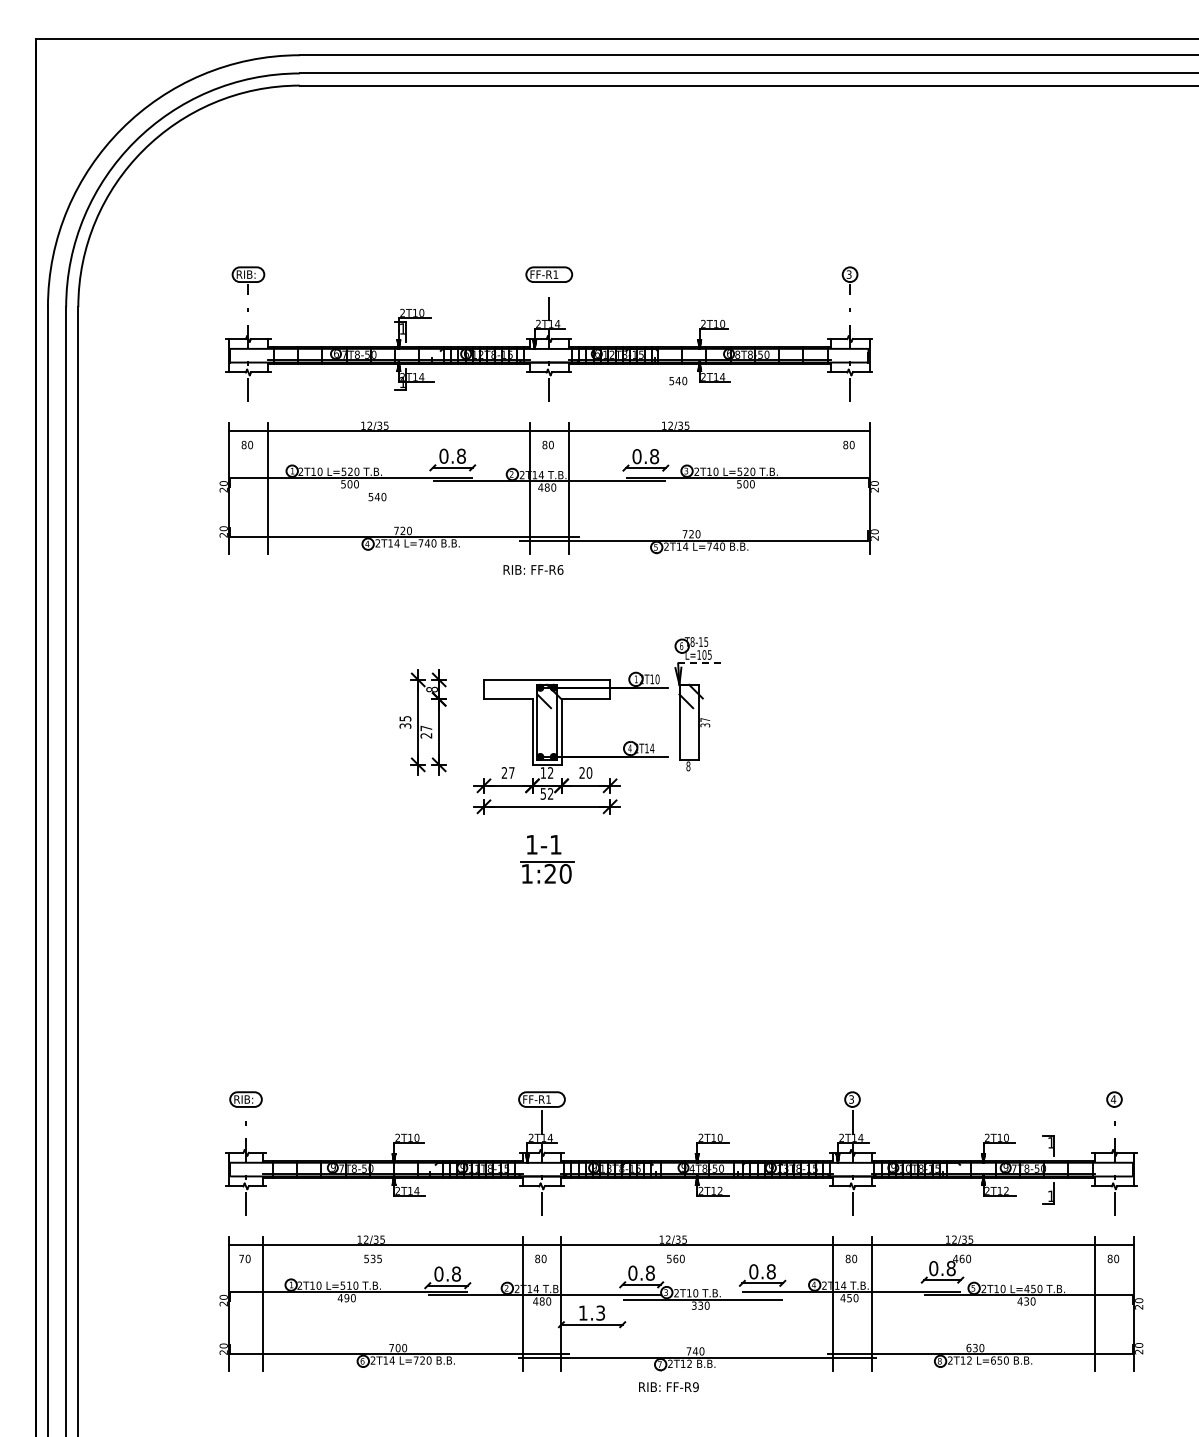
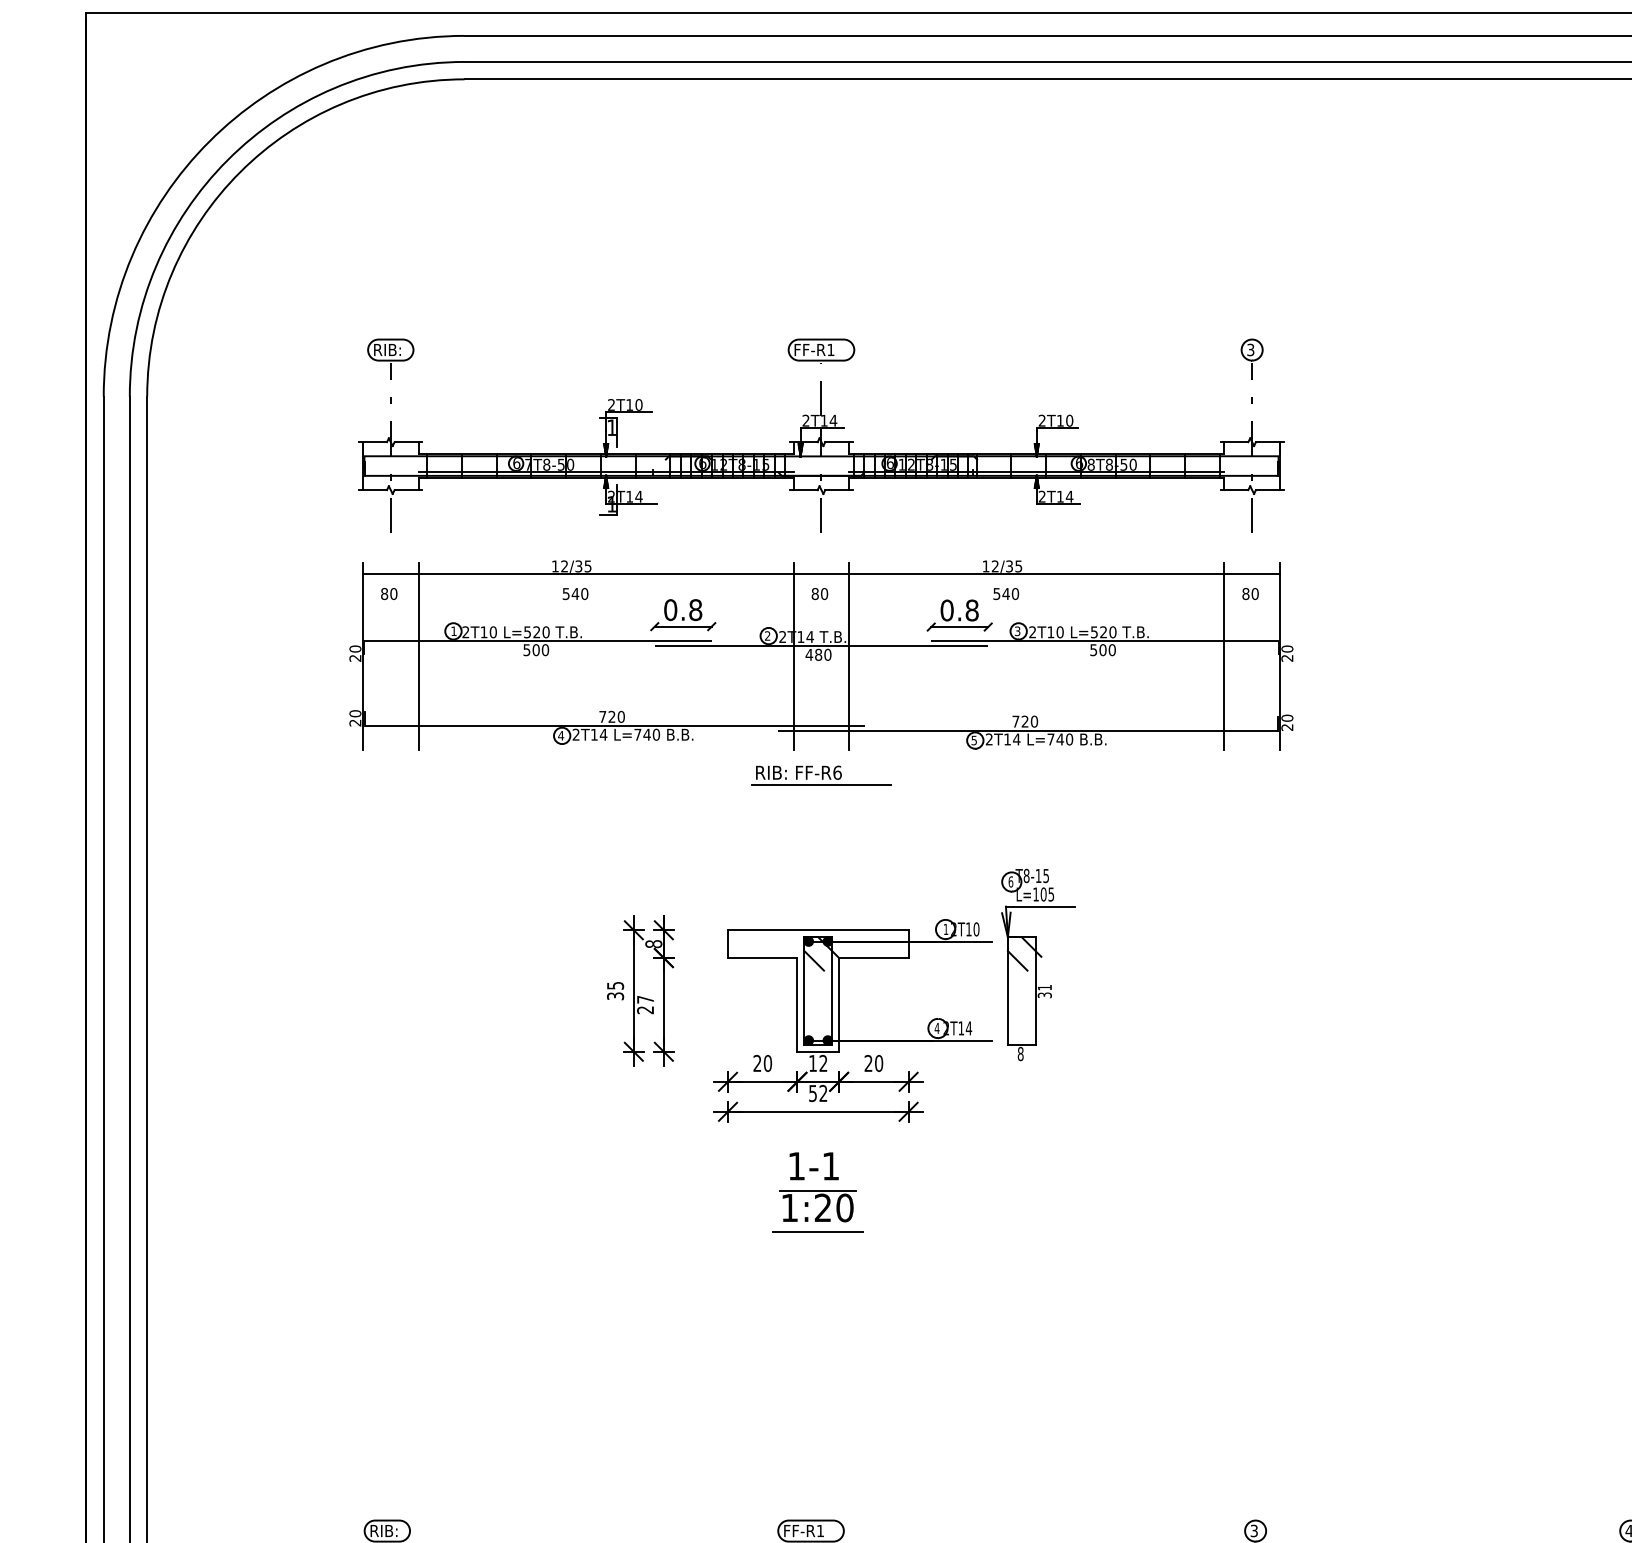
text: (678, 380) -> (1006, 593), moved
line: (830, 488) -> (1224, 656), added
text: (377, 497) -> (575, 594), moved
line: (549, 578) -> (821, 785), added
line: (702, 663) -> (1040, 906), dashed -> solid
text: (705, 719) -> (1045, 986), 37 -> 31
text: (511, 772) -> (767, 1062), 27 -> 20
line: (546, 890) -> (817, 1231), added

